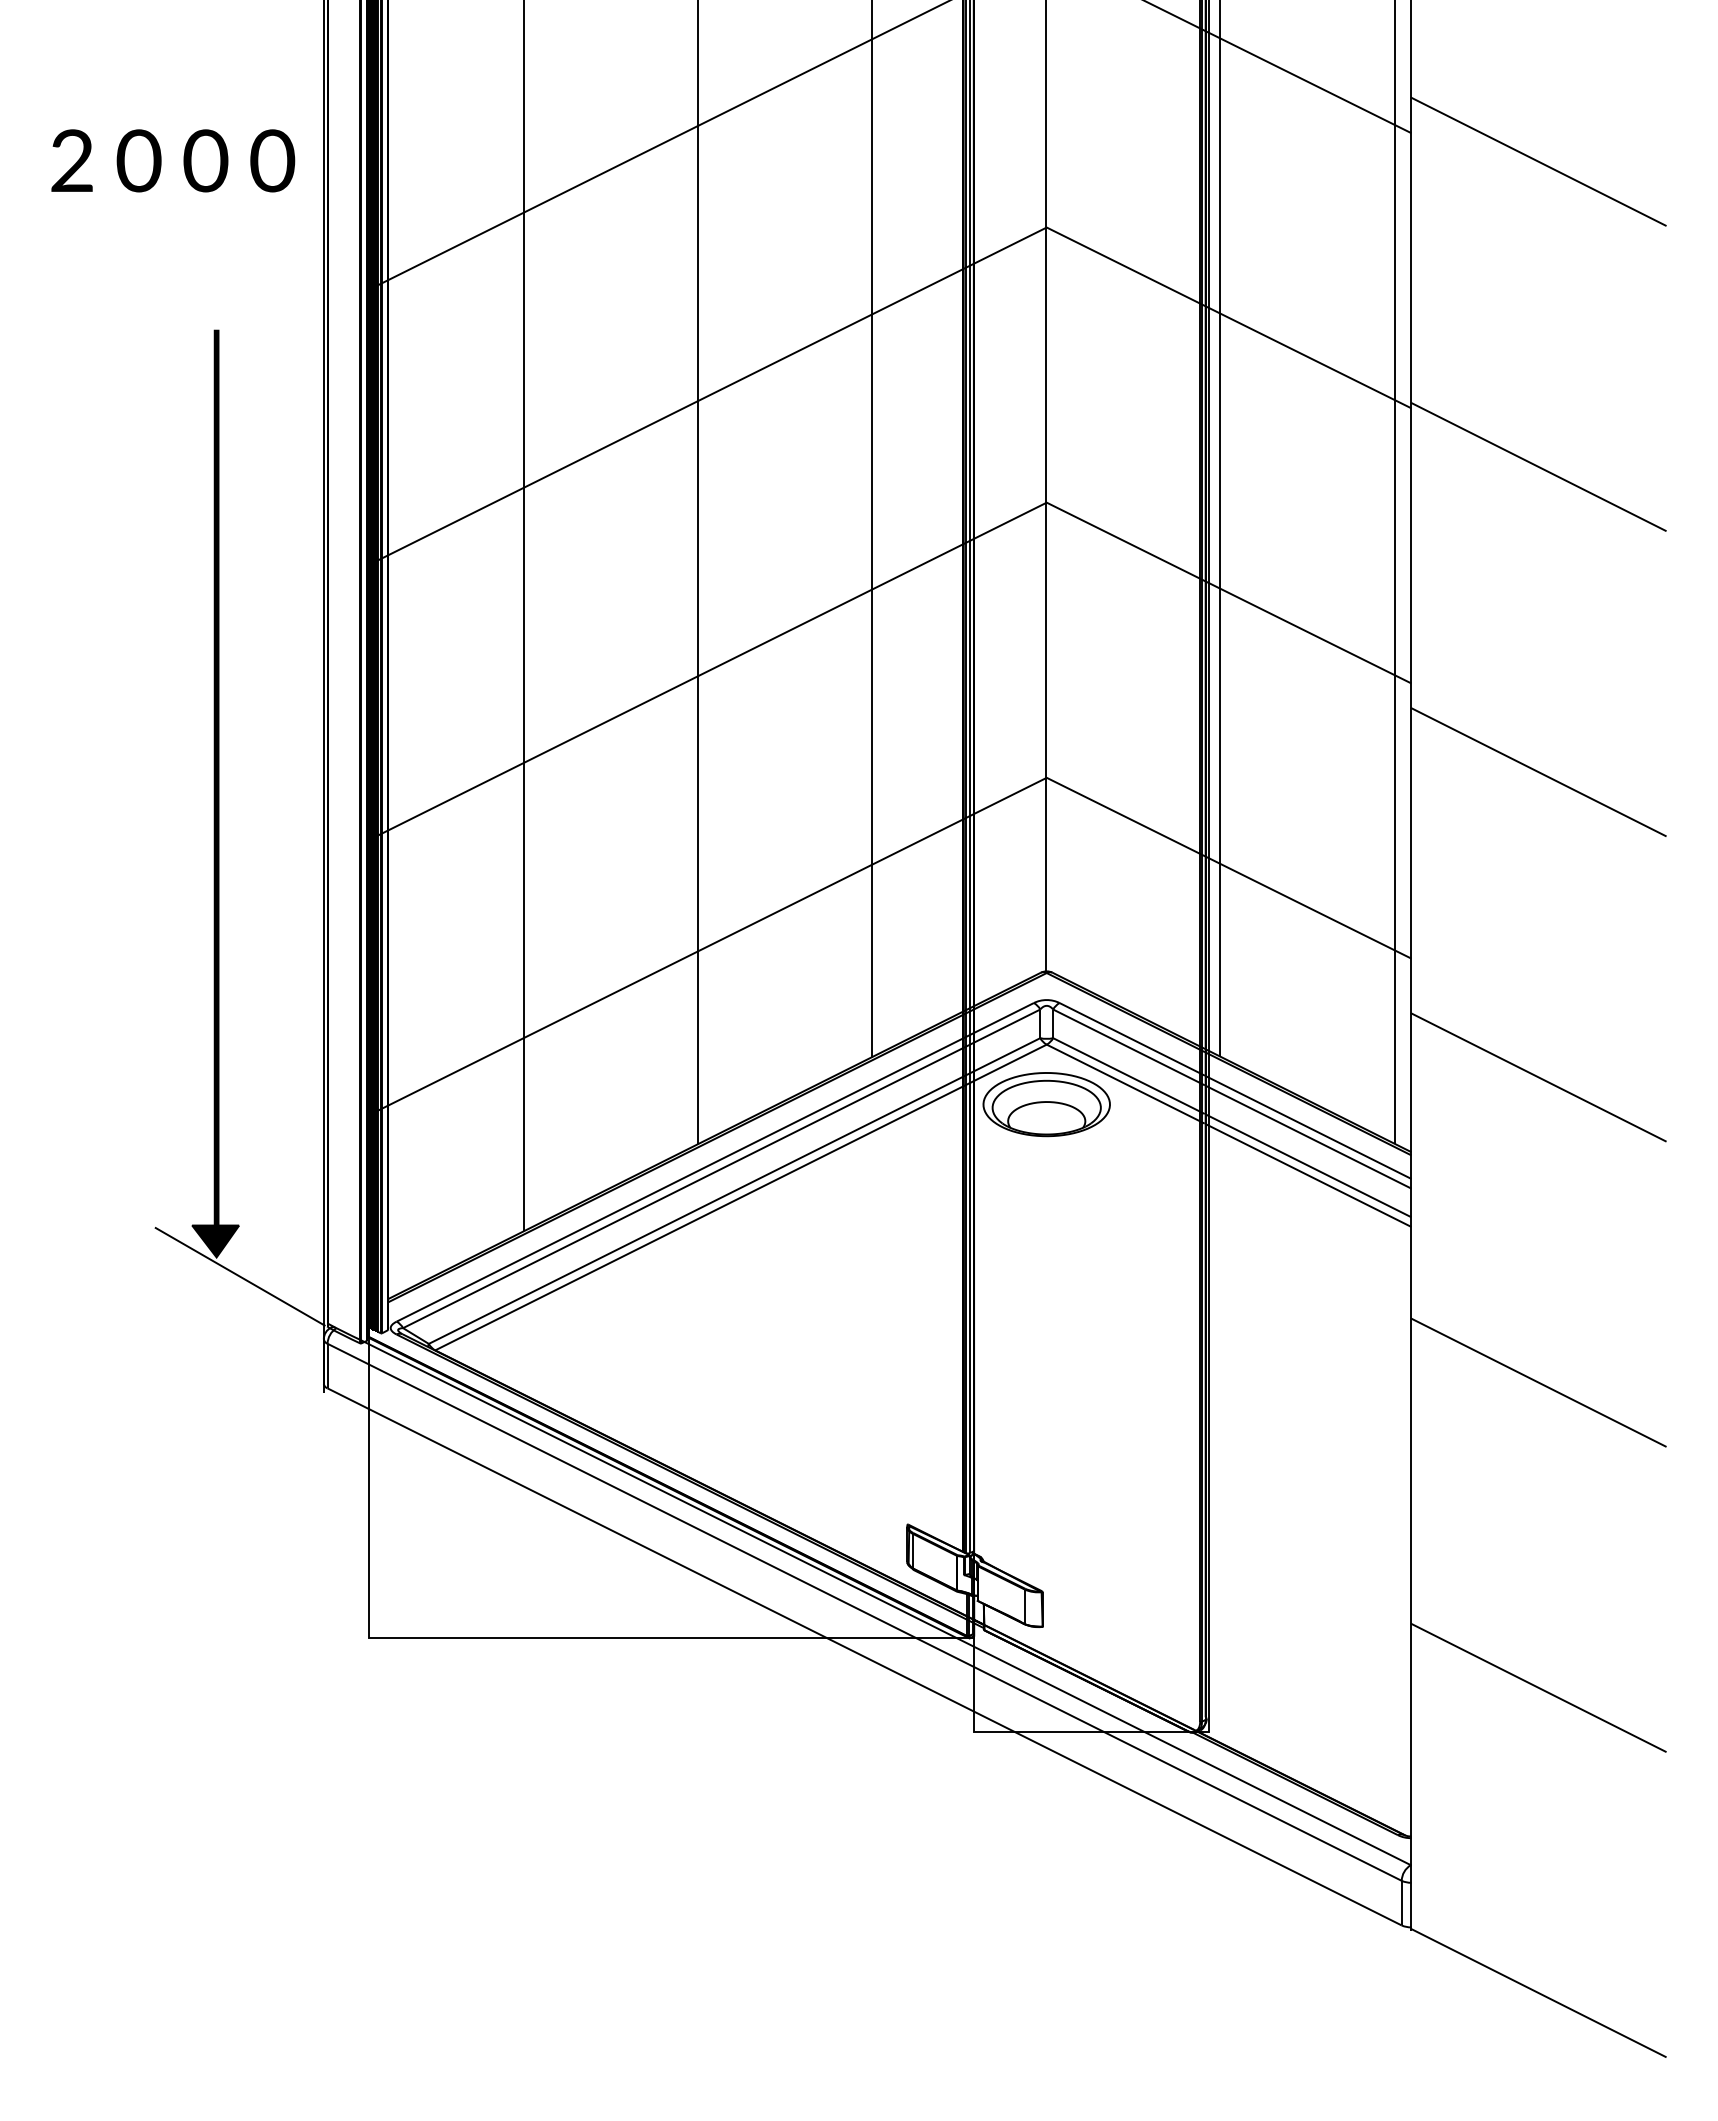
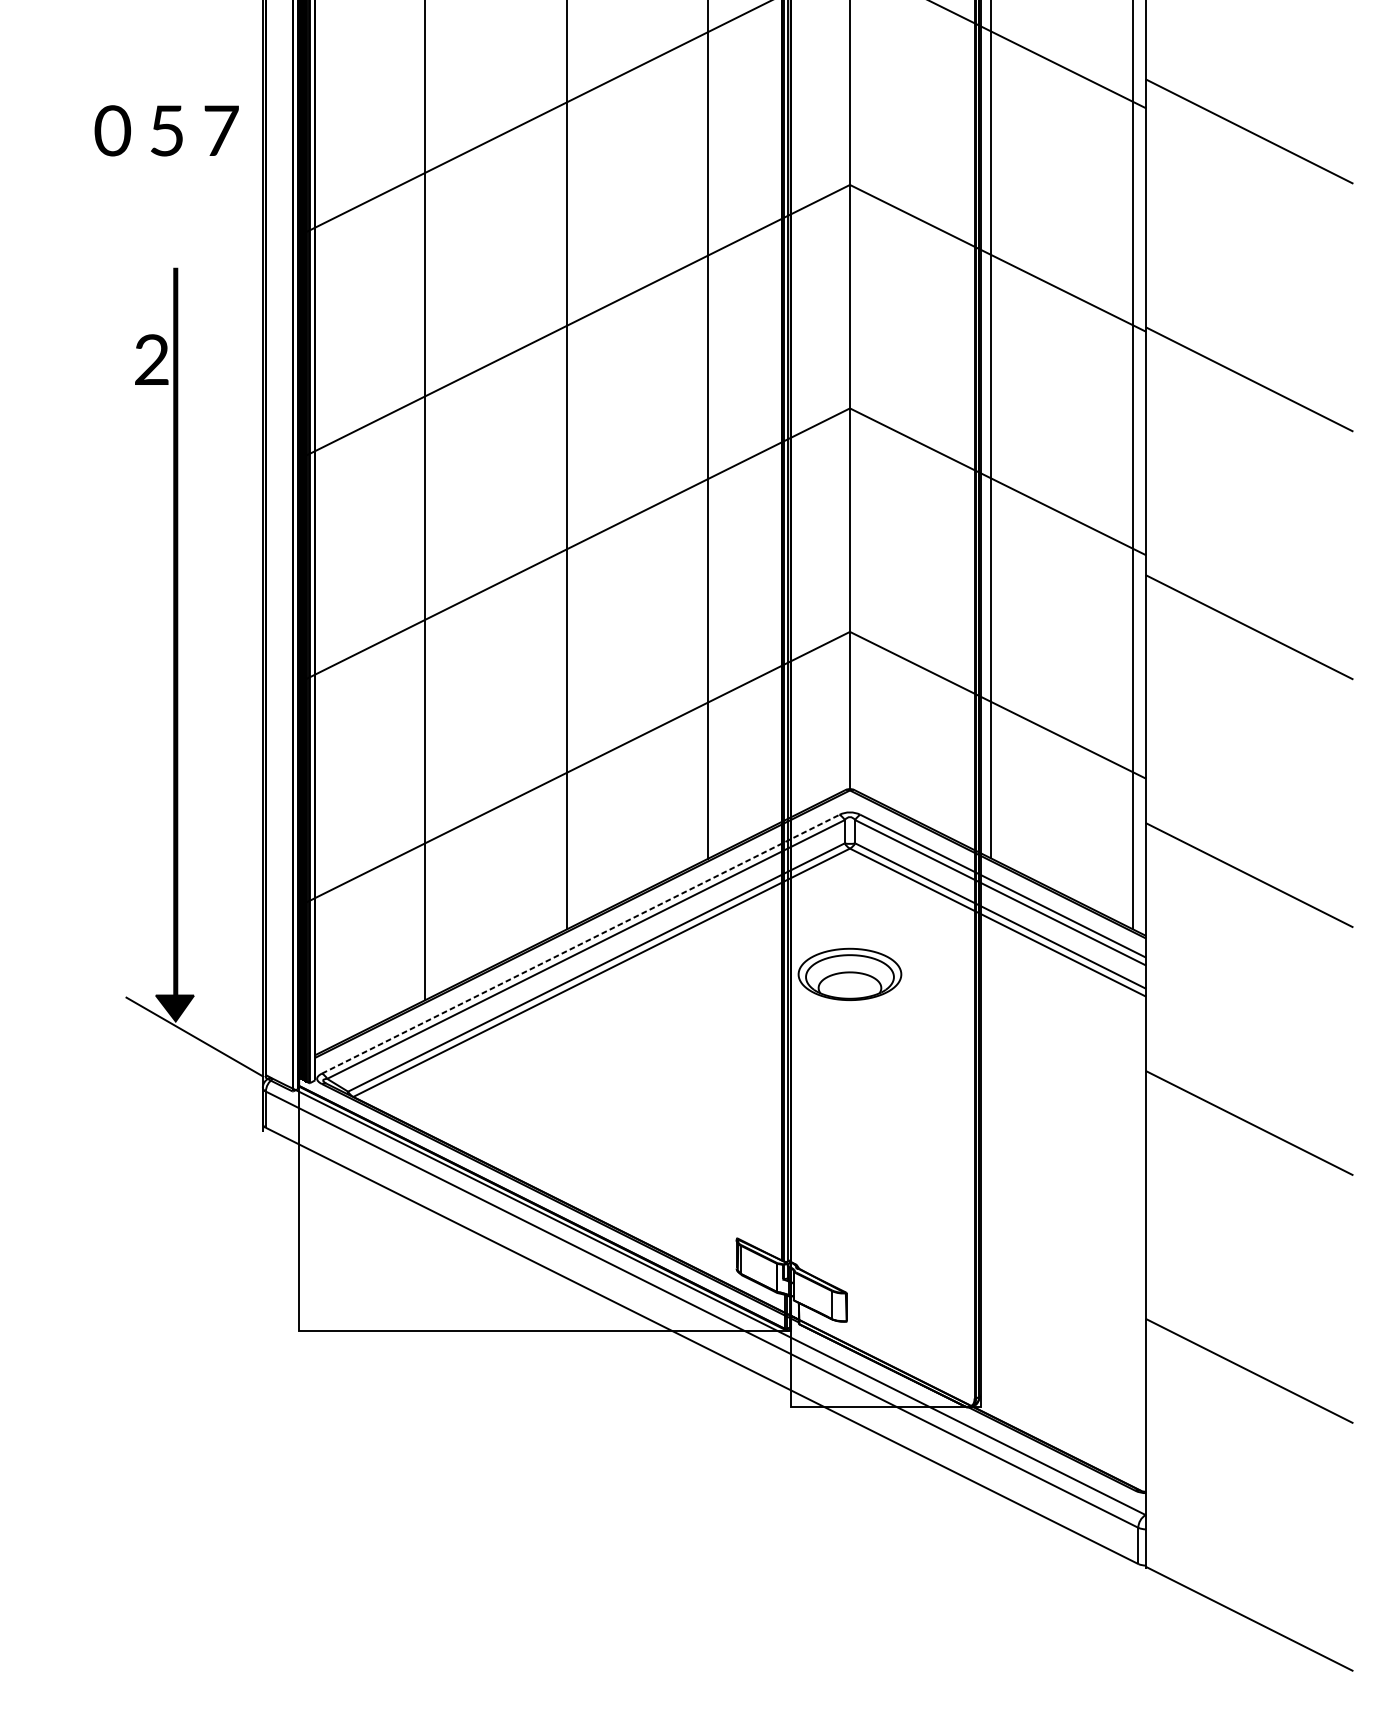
text: (71, 160) -> (151, 359), moved
text: (205, 160) -> (166, 130), 0 -> 5
text: (272, 160) -> (221, 130), 0 -> 7
part: (1046, 1104) -> (849, 974), moved
line: (715, 1162) -> (580, 944), solid -> dashed

